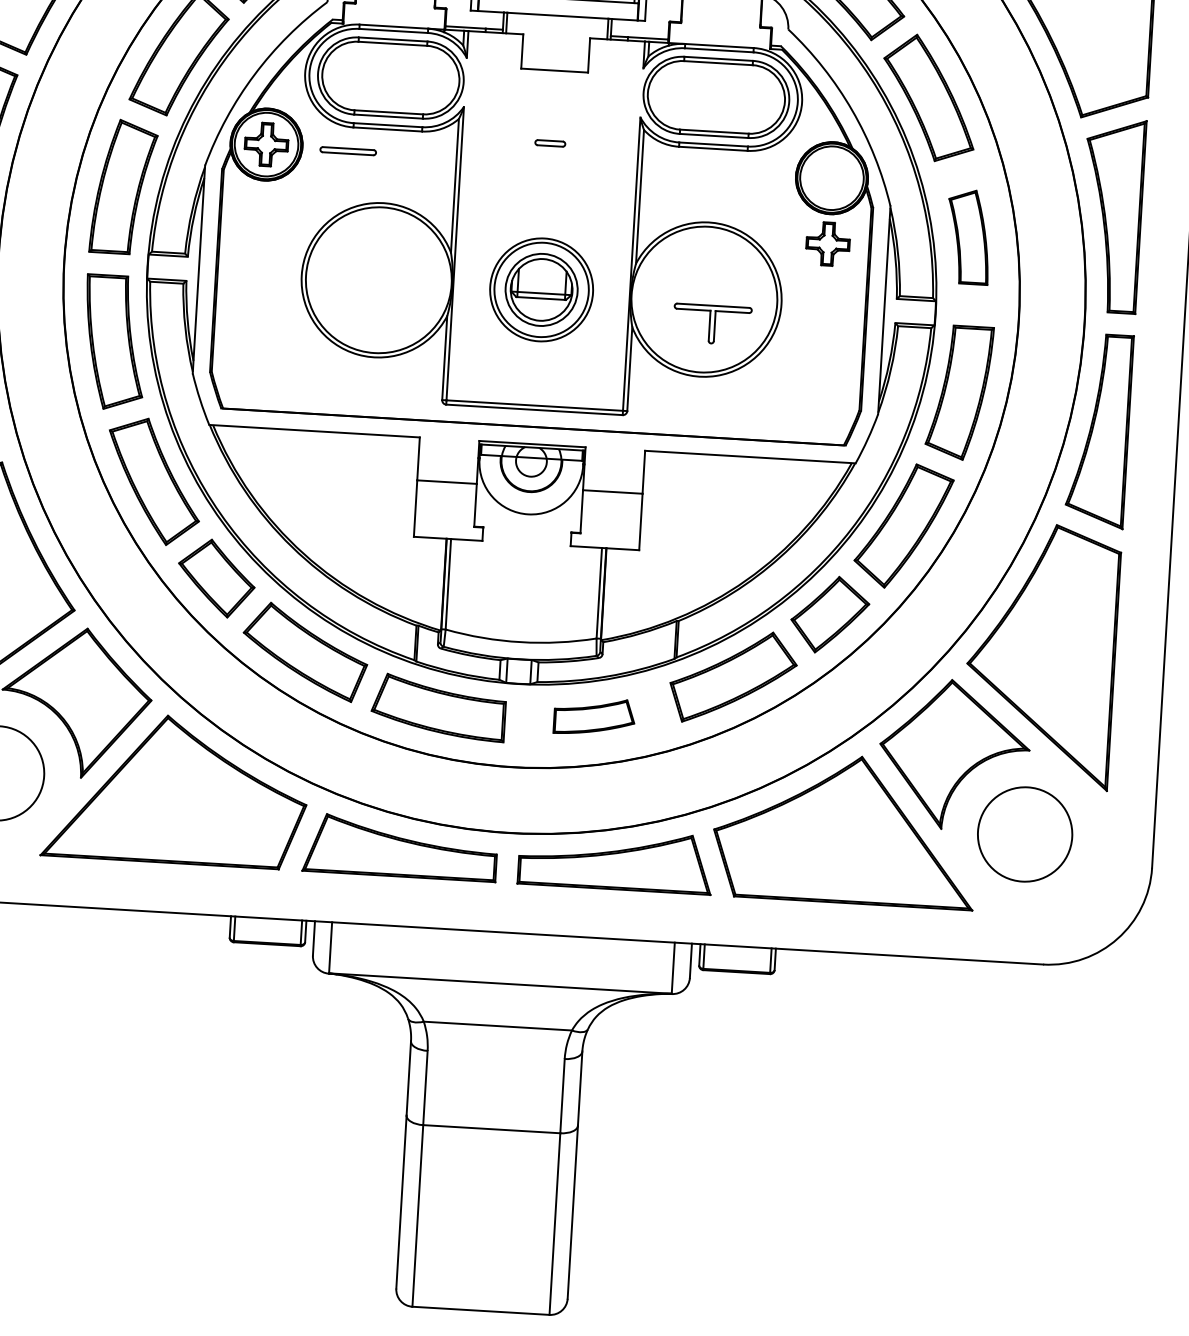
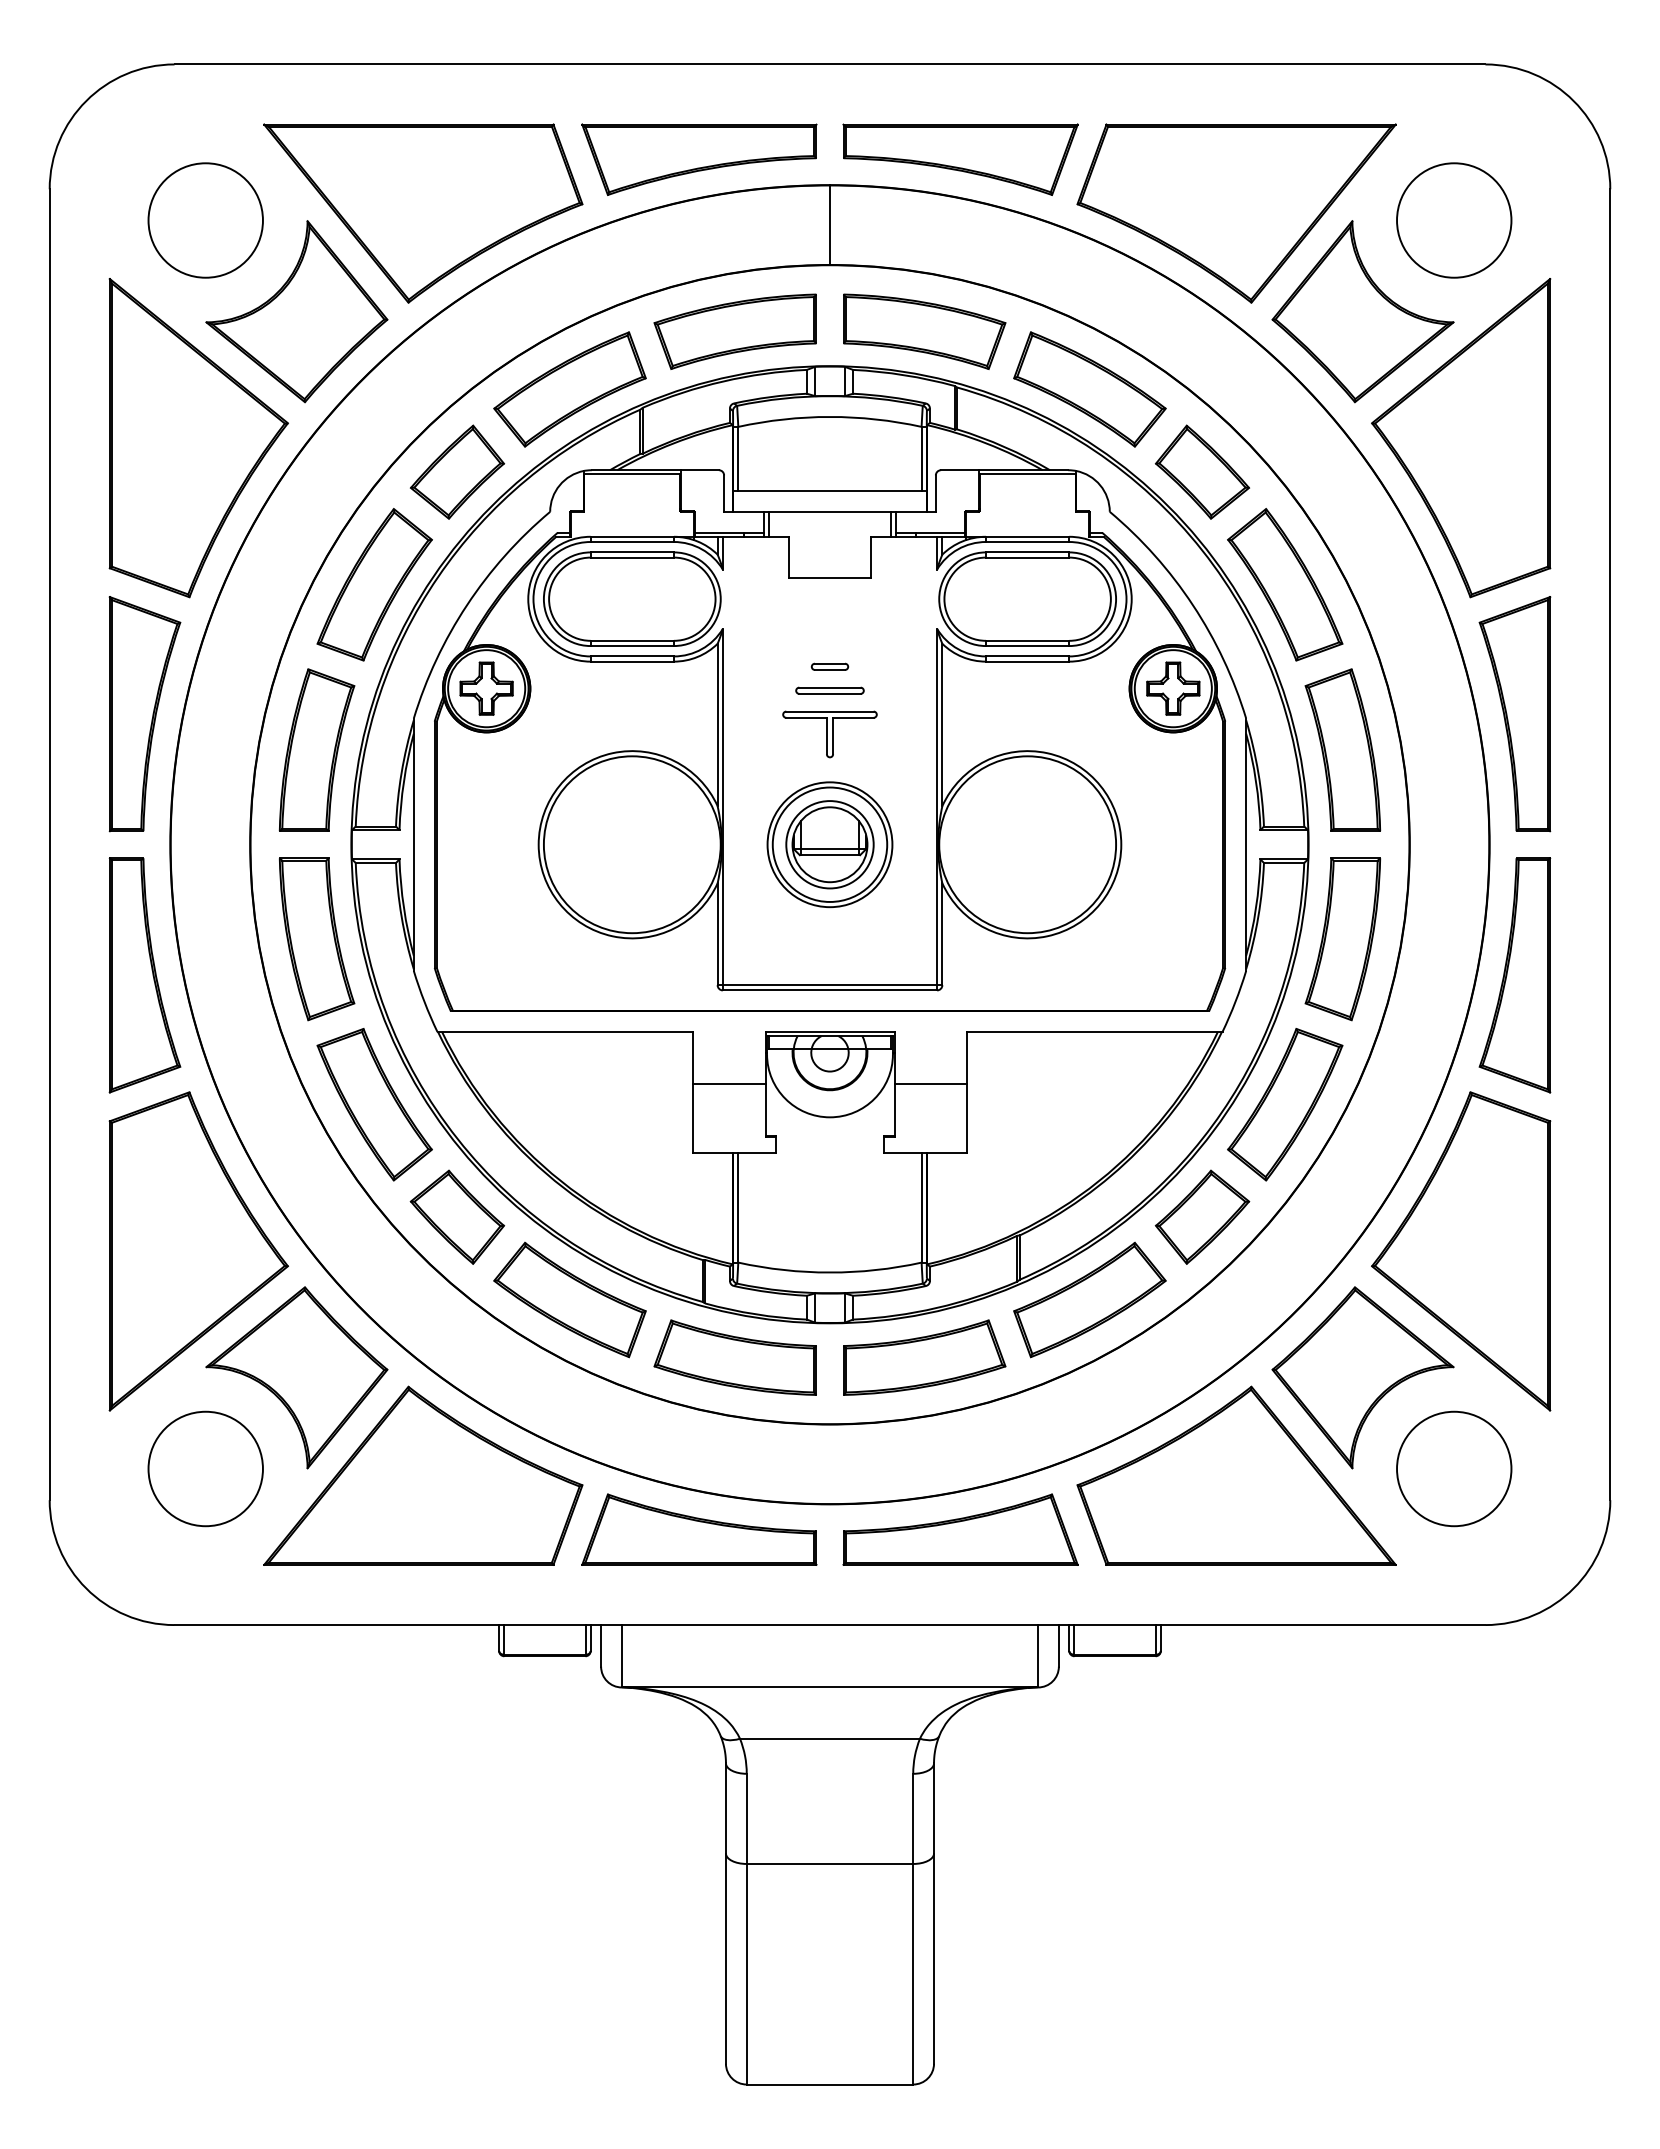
part: (347, 150) -> (829, 690), moved
part: (968, 236) -> (1342, 749), size x1.43
part: (828, 243) -> (1173, 688), moved
part: (711, 324) -> (829, 734), moved
part: (594, 716) -> (924, 1357), size x1.67

